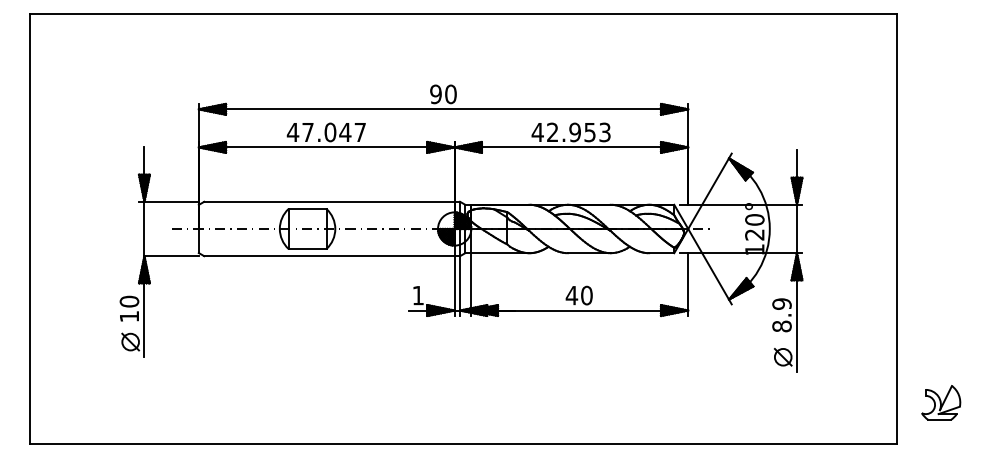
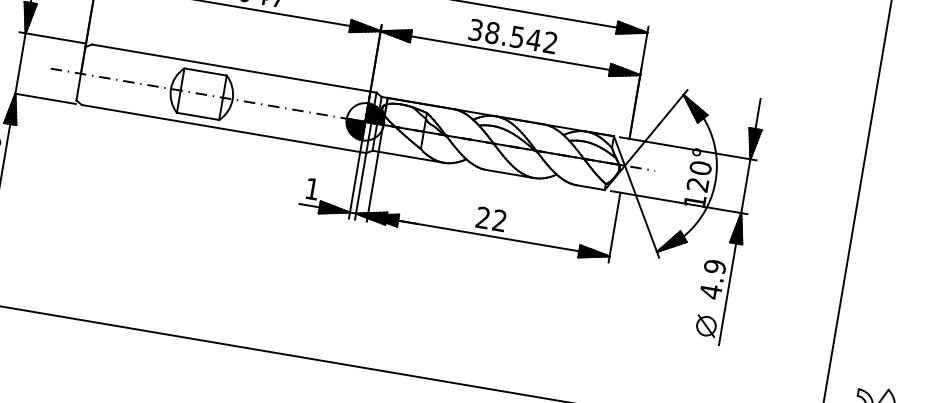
text: (570, 132) -> (512, 36), 42.953 -> 38.542
text: (578, 295) -> (490, 219), 40 -> 22
text: (781, 326) -> (710, 291), 8.9 -> 4.9

